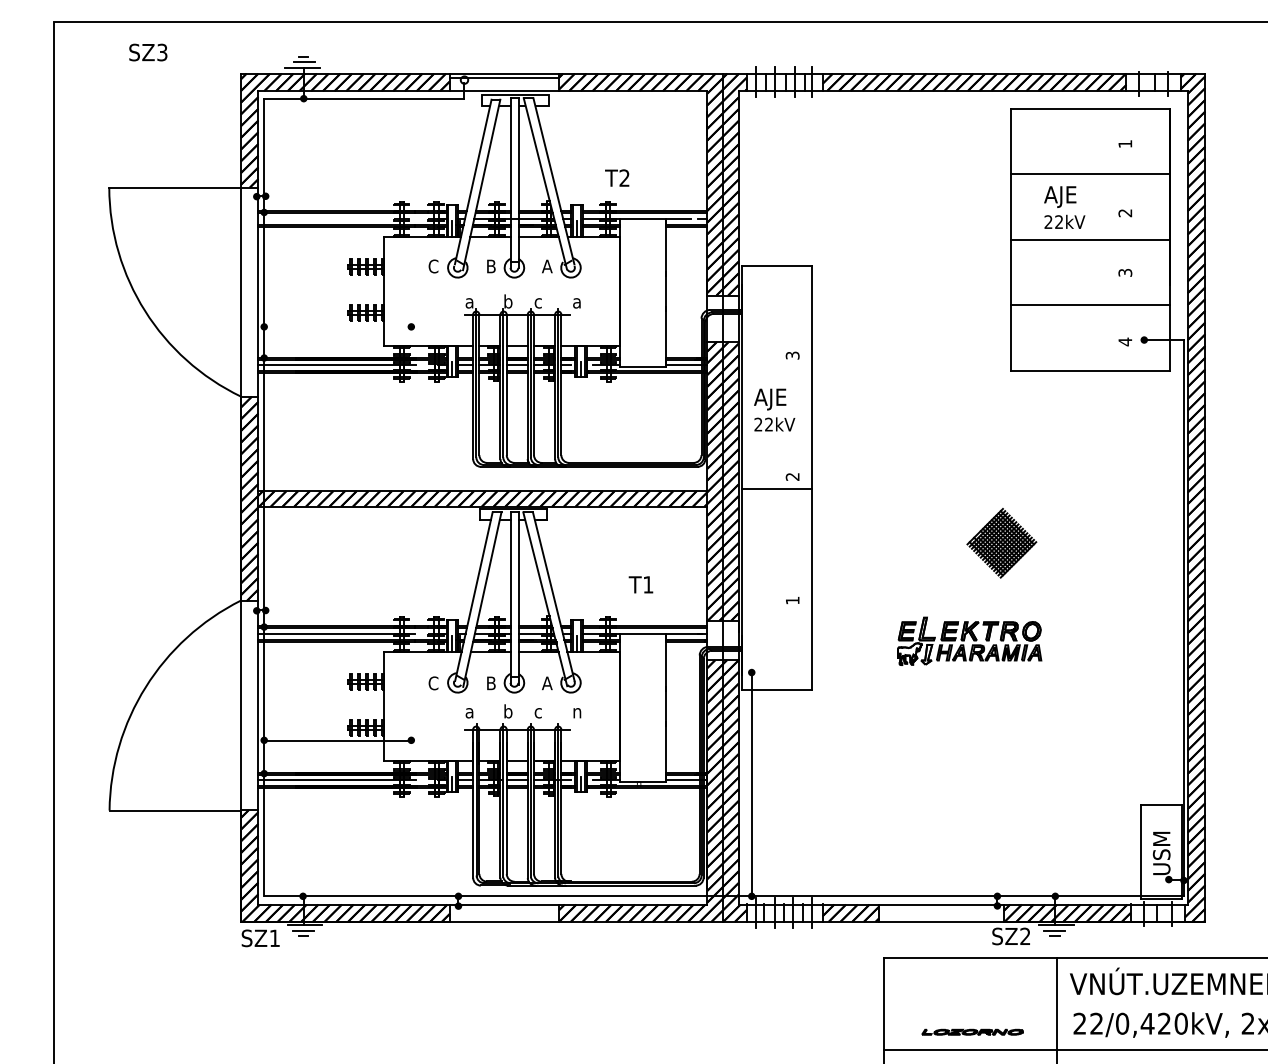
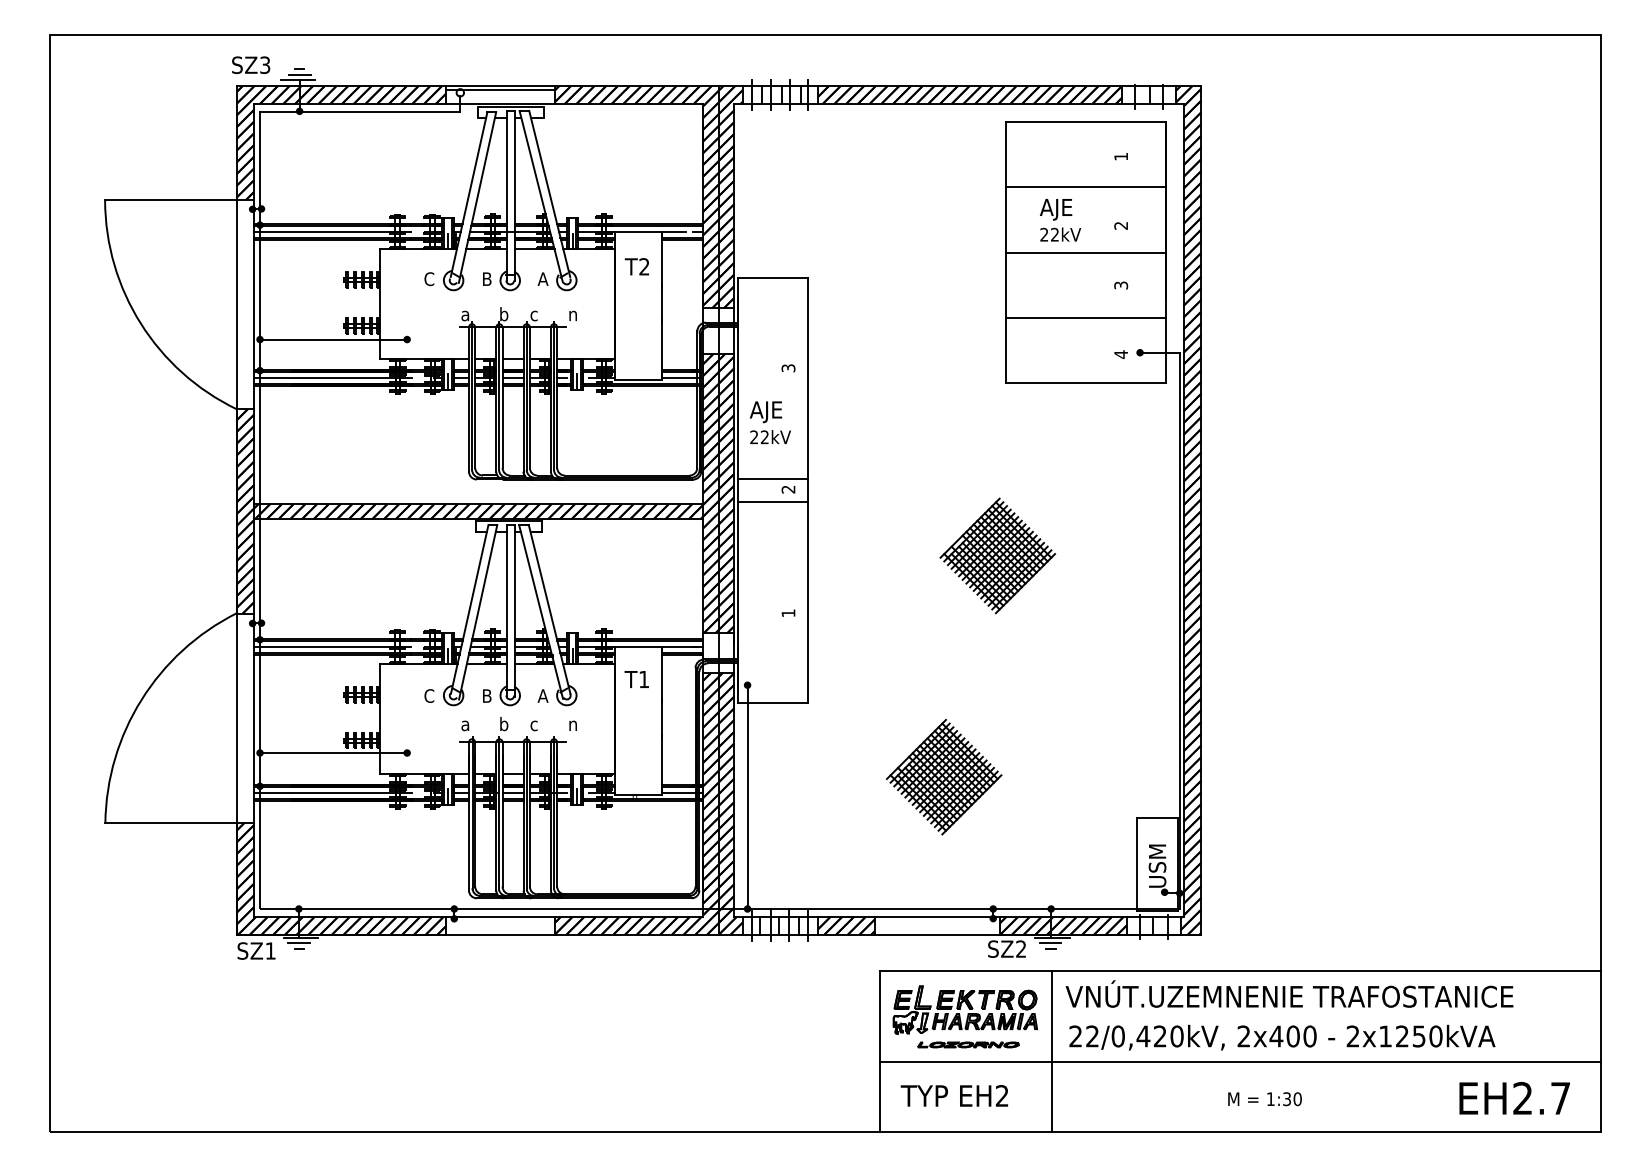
text: (148, 51) -> (251, 64), moved
text: (616, 177) -> (636, 266), moved
line: (336, 218) -> (332, 231), added
text: (576, 302) -> (572, 315), a -> n
line: (338, 326) -> (334, 339), added
line: (776, 466) -> (772, 479), added
part: (1001, 542) -> (997, 555), size x1.67
text: (640, 584) -> (636, 679), moved
part: (969, 640) -> (965, 1009), moved
part: (948, 764) -> (944, 777), added

